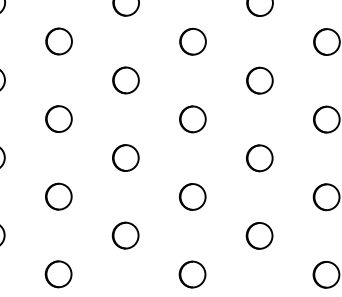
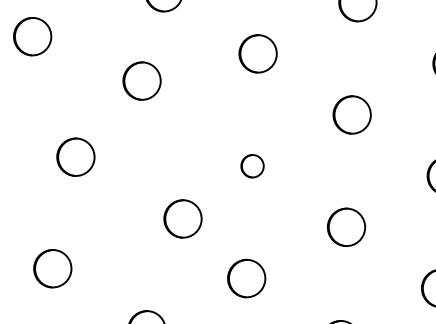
part: (58, 118) -> (32, 35), moved
part: (125, 157) -> (141, 80), moved
part: (58, 196) -> (75, 156), moved
part: (192, 196) -> (252, 165), size x0.6
part: (125, 235) -> (182, 218), moved

